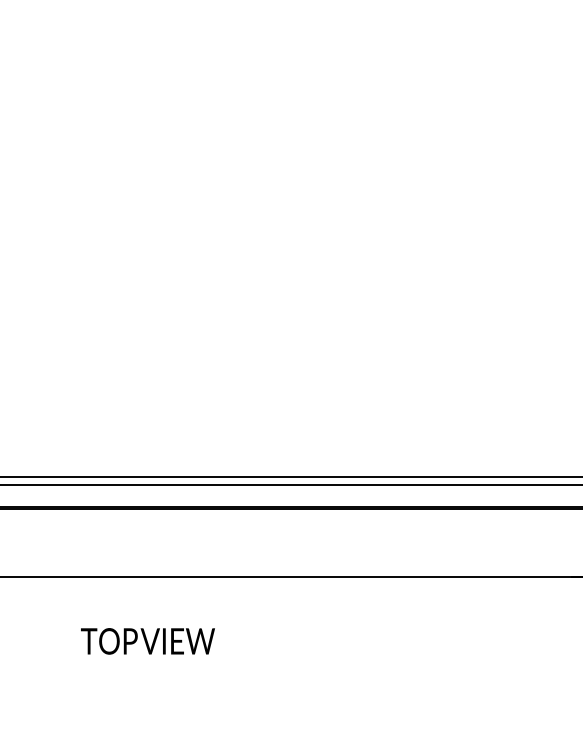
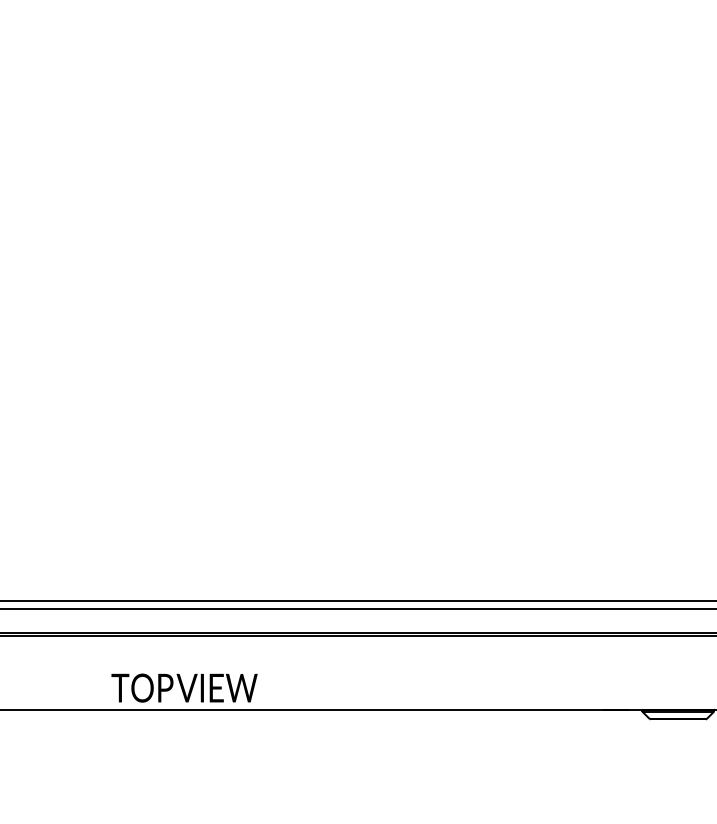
text: (147, 640) -> (184, 687), moved

